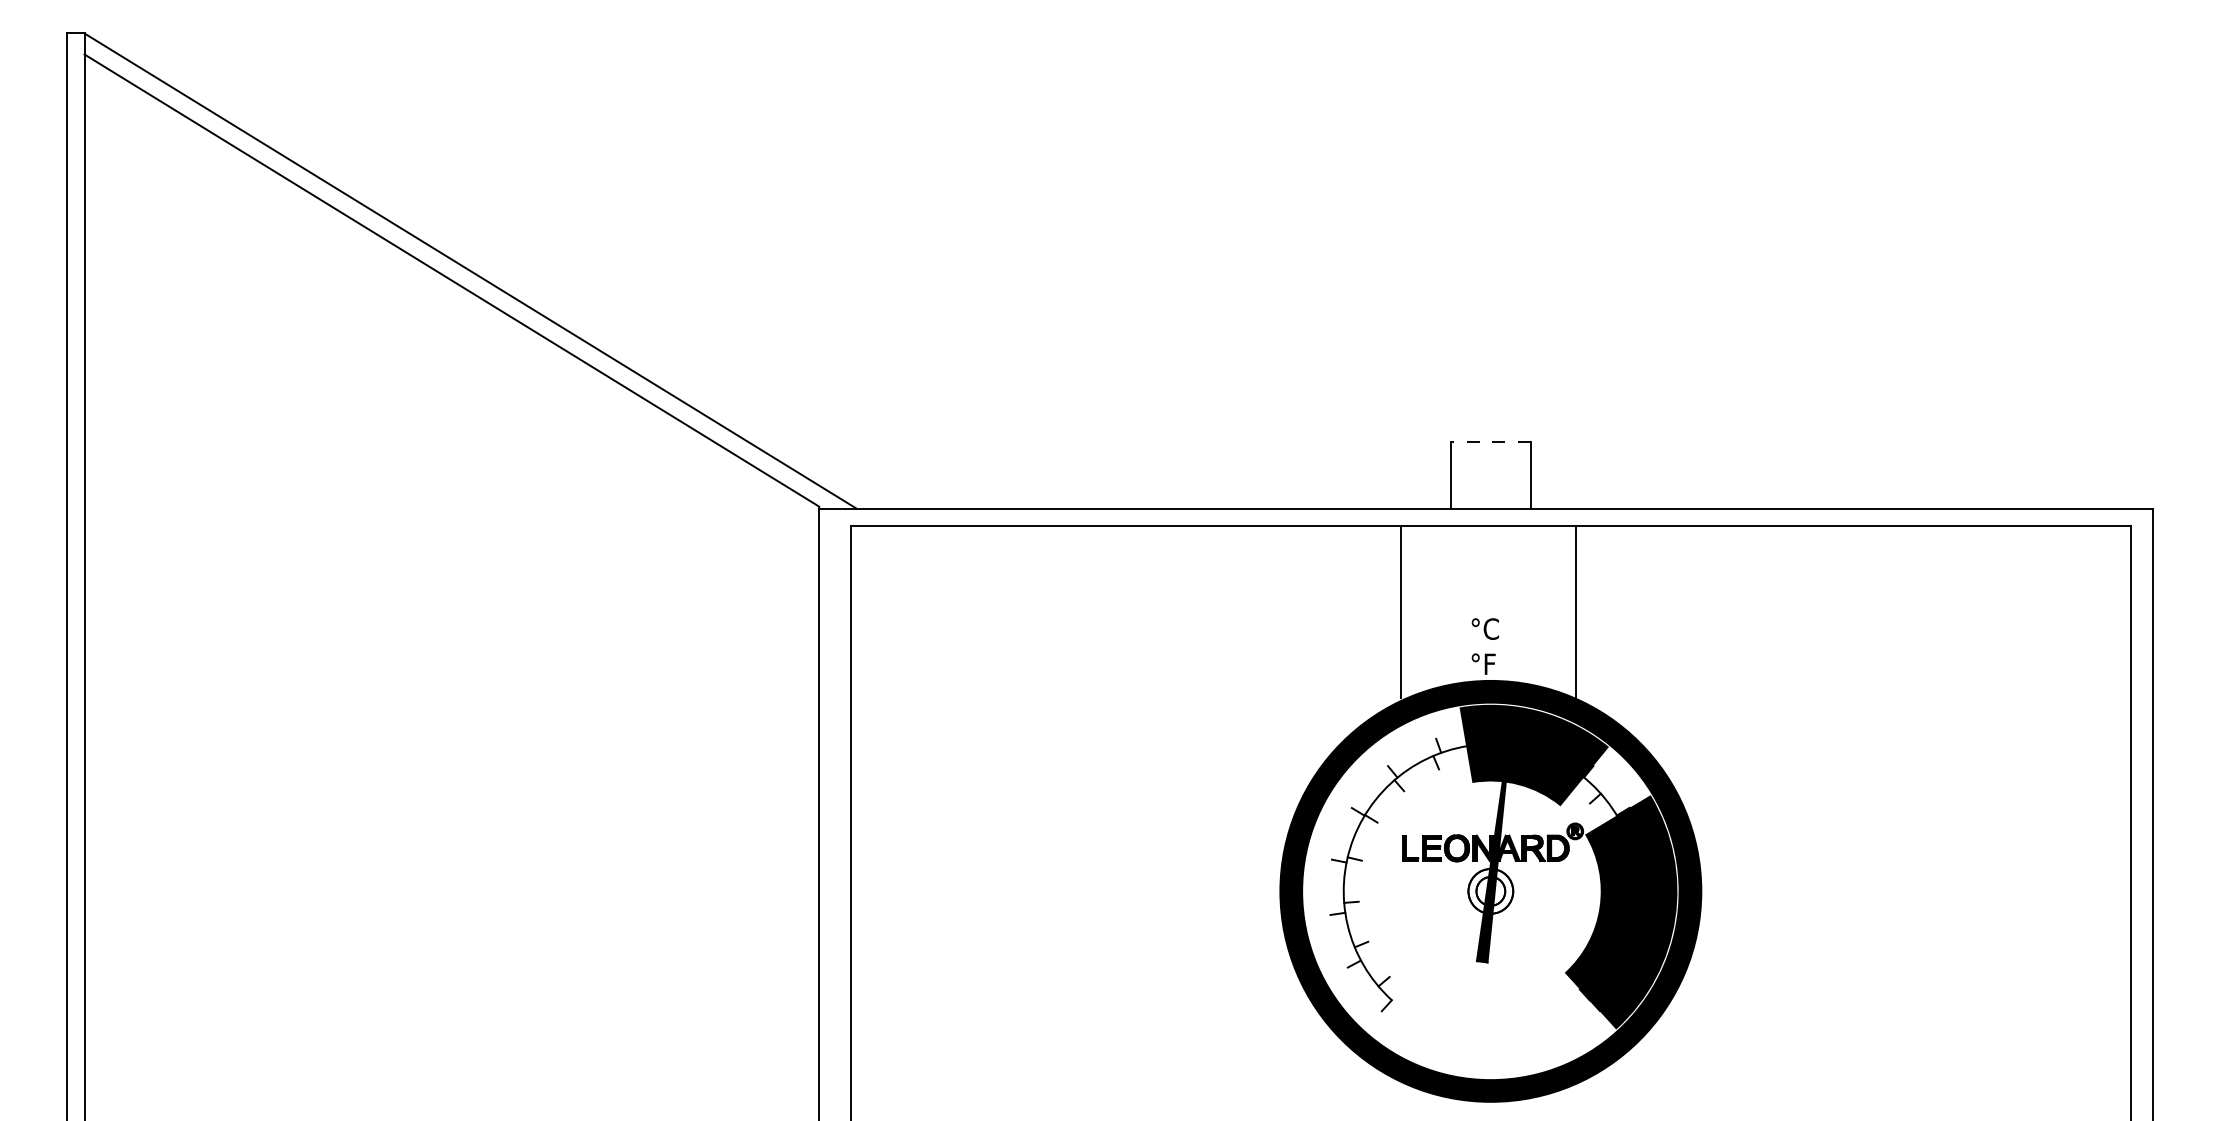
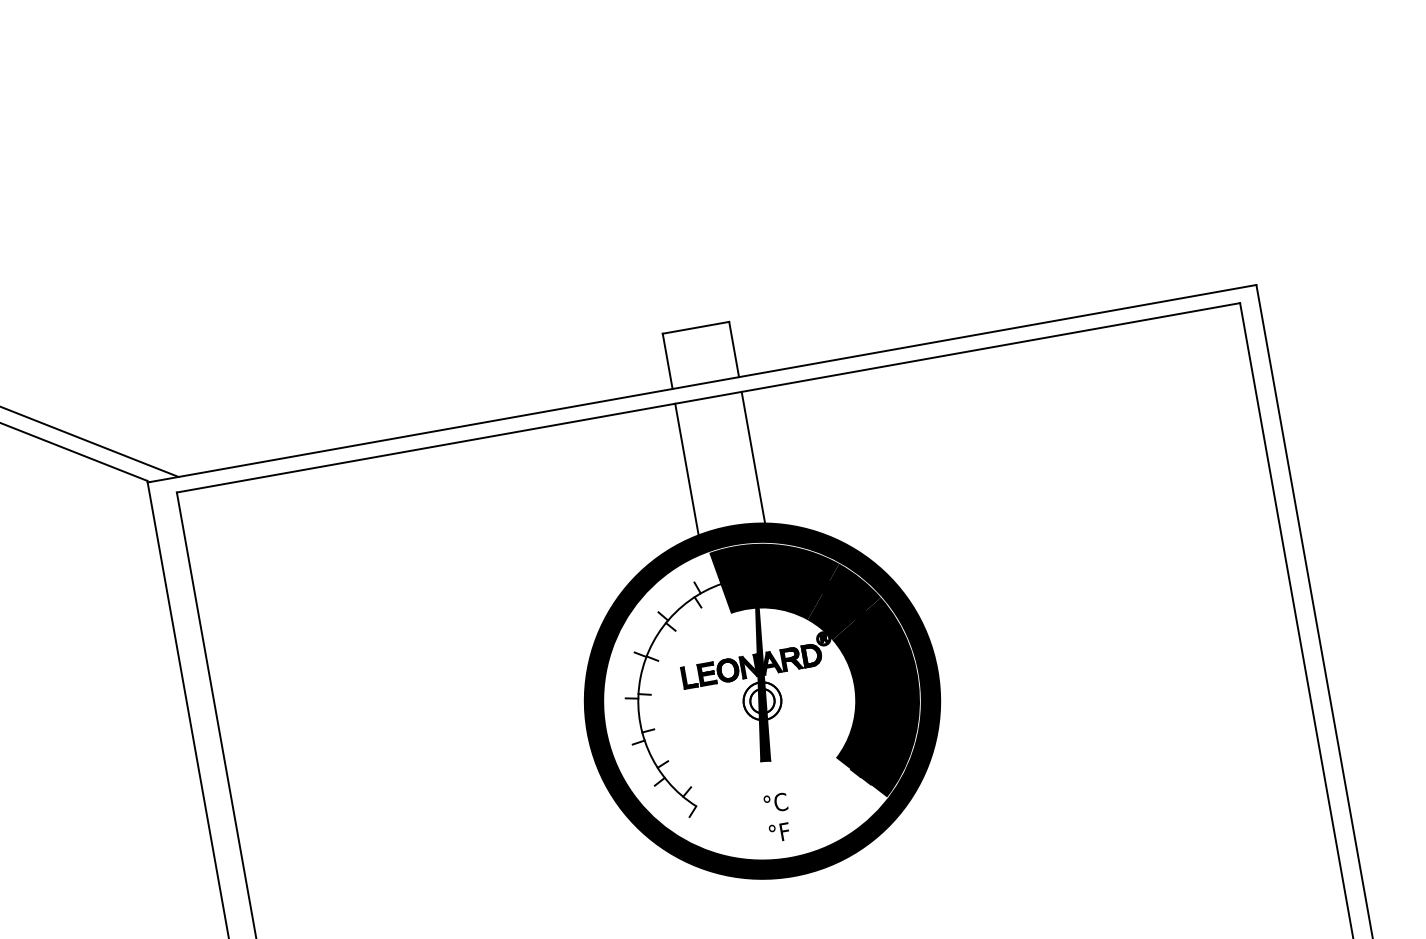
line: (1490, 442) -> (695, 328), dashed -> solid
line: (1400, 611) -> (687, 474), moved
line: (1575, 611) -> (754, 462), moved
text: (1484, 646) -> (777, 817), moved
fill: (1605, 790) -> (842, 600), added

